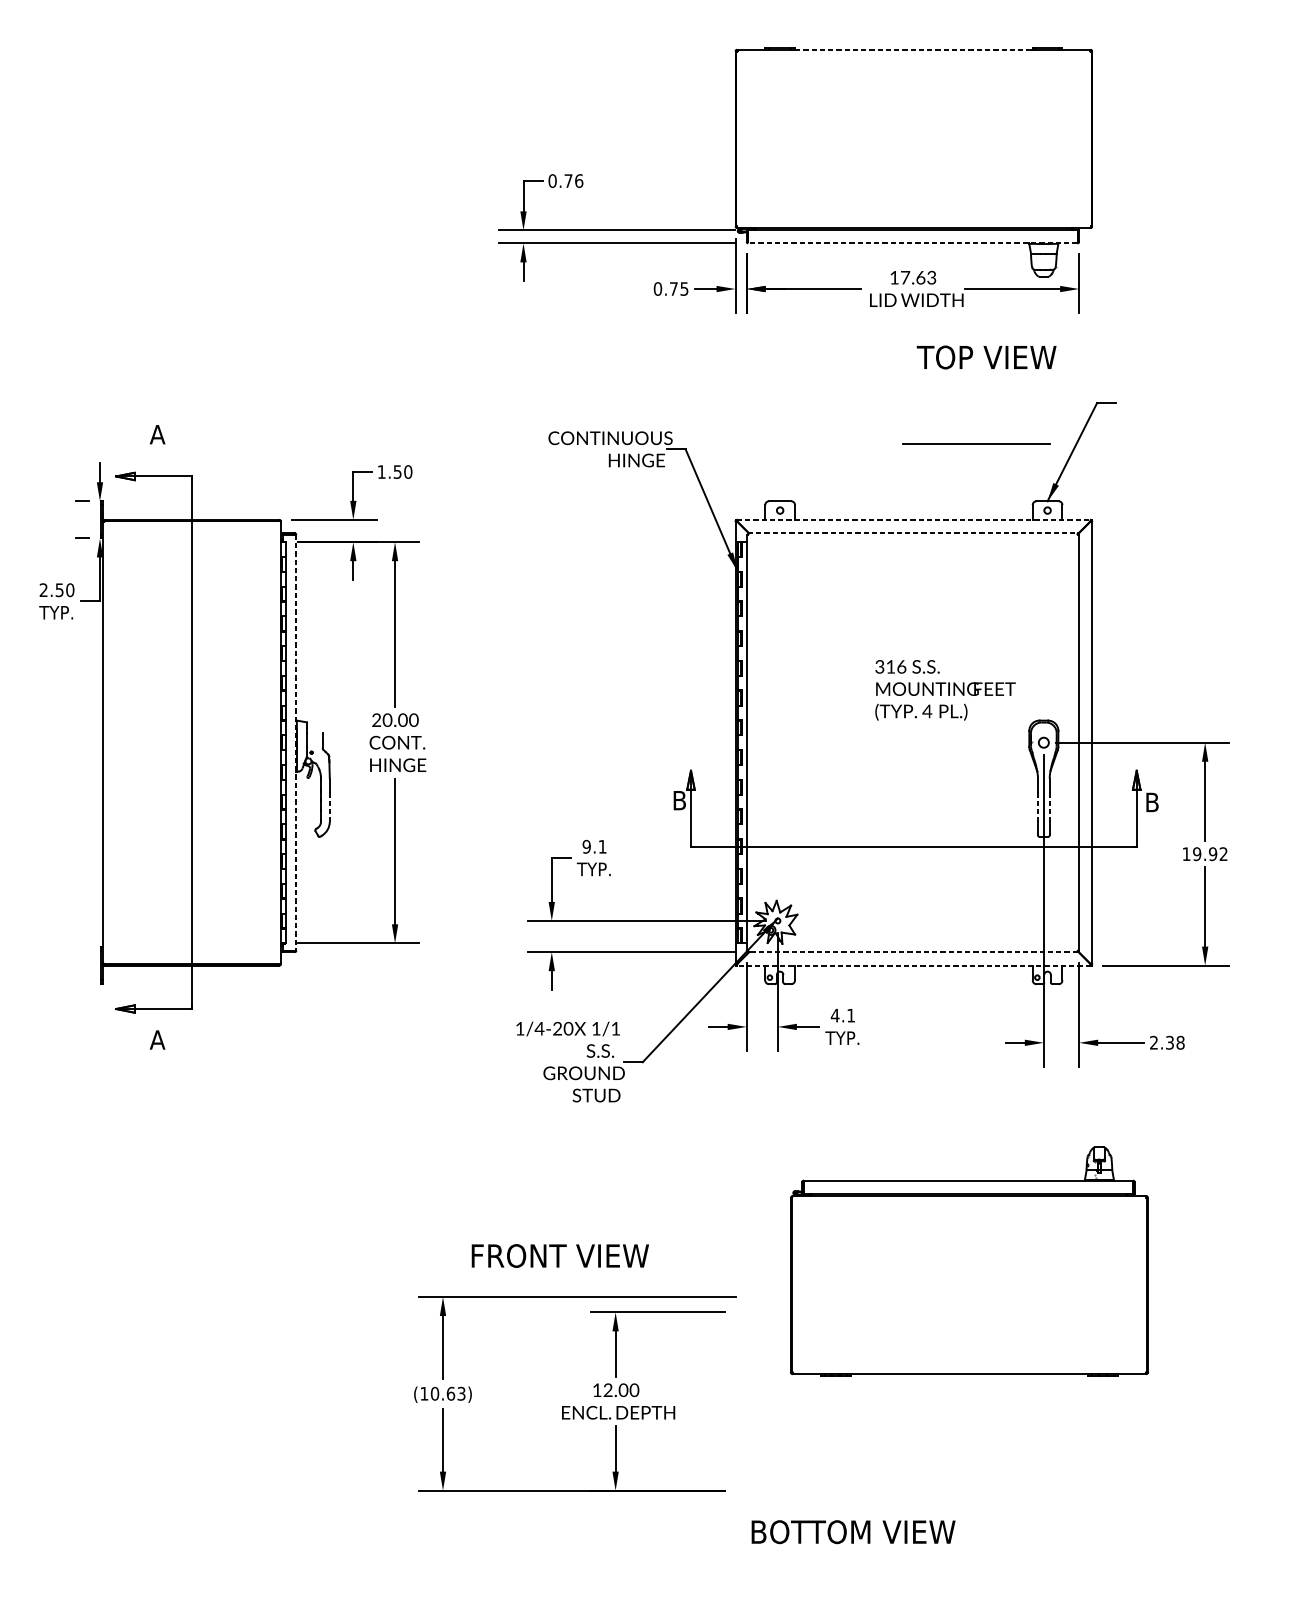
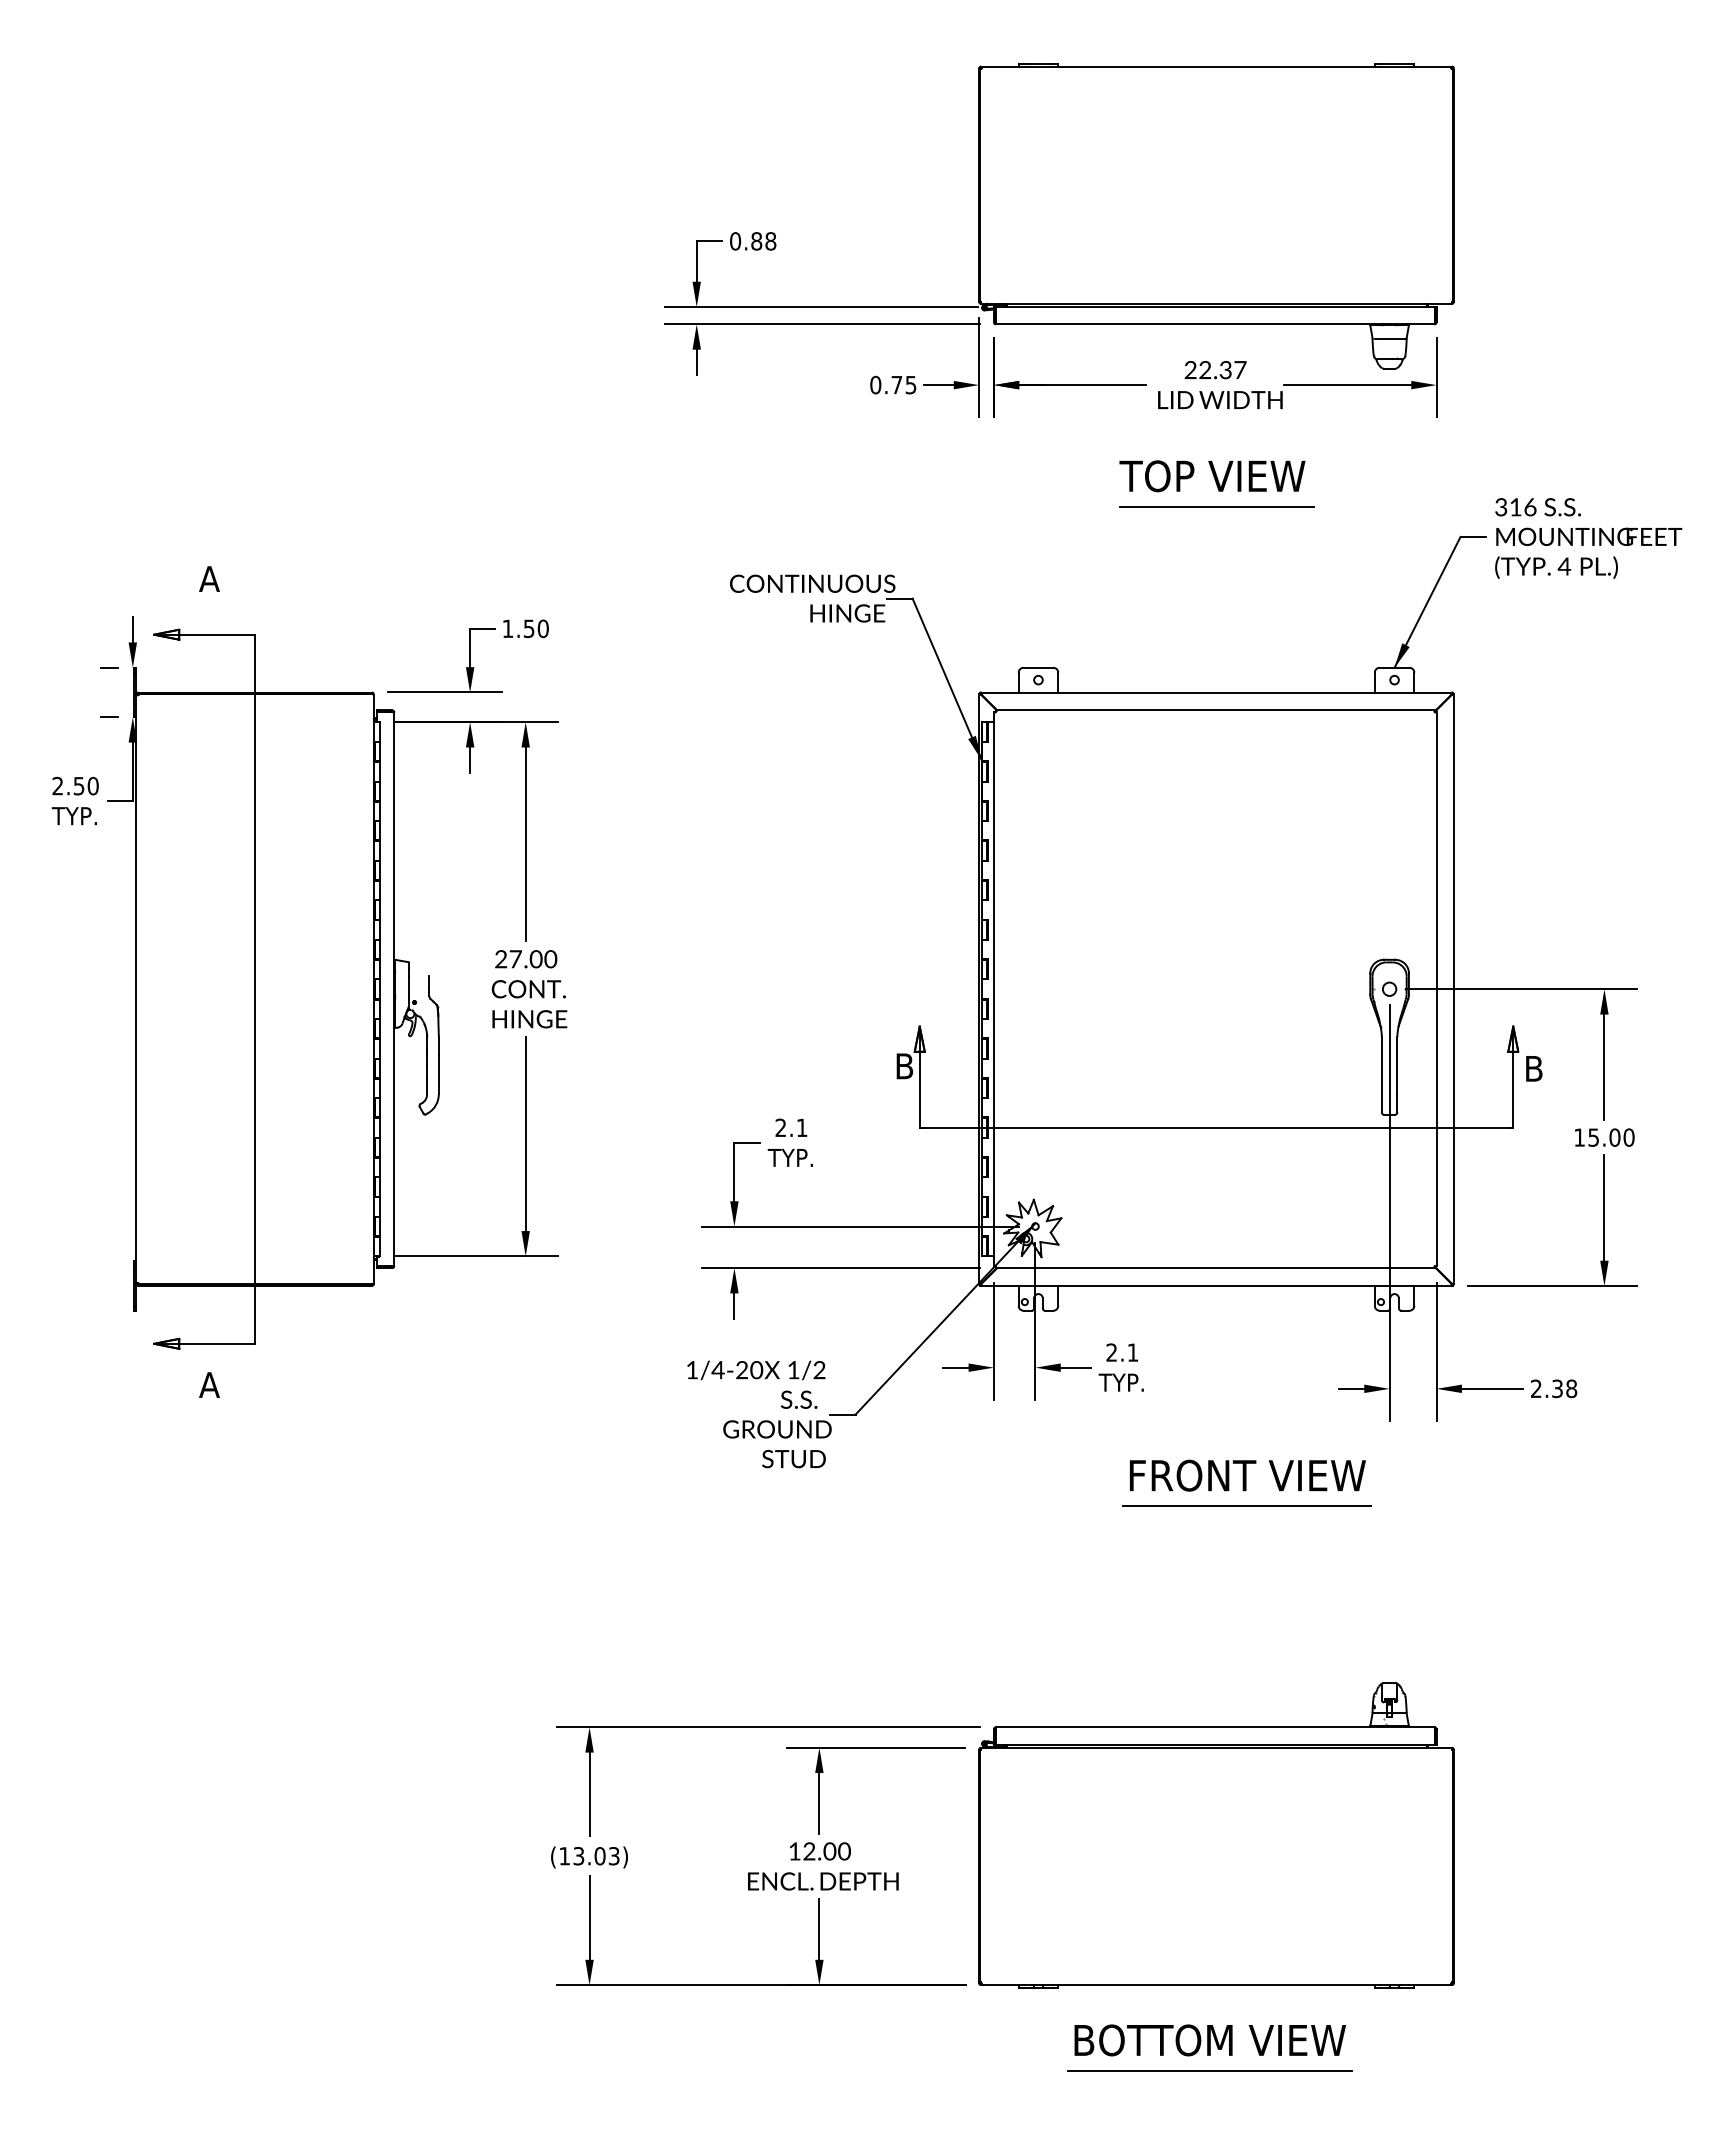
line: (914, 49) -> (1217, 66), dashed -> solid
text: (573, 181) -> (763, 241), 0.76 -> 0.88
line: (912, 243) -> (1214, 324), dashed -> solid
text: (913, 278) -> (1215, 370), 17.63 -> 22.37
text: (986, 357) -> (1212, 476), moved
line: (976, 443) -> (1216, 506), moved
line: (913, 519) -> (1216, 692), dashed -> solid
line: (913, 533) -> (1215, 710), dashed -> solid
text: (945, 690) -> (1588, 538), moved
text: (387, 720) -> (515, 959), 20.00 -> 27.00
line: (296, 742) -> (394, 989), dashed -> solid
line: (329, 807) -> (438, 1075), dashed -> solid
line: (1037, 807) -> (1381, 1075), dashed -> solid
line: (1049, 807) -> (1397, 1075), dashed -> solid
text: (586, 846) -> (780, 1127), 9.1 -> 2.1
text: (1210, 854) -> (1611, 1137), 19.92 -> 15.00
line: (913, 952) -> (1215, 1268), dashed -> solid
line: (913, 965) -> (1216, 1286), dashed -> solid
text: (834, 1015) -> (1111, 1352), 4.1 -> 2.1
text: (615, 1029) -> (819, 1370), 1/1 -> 1/2
line: (937, 1131) -> (1247, 1506), added
text: (560, 1255) -> (1247, 1475), moved
part: (969, 1261) -> (1216, 1835), moved
text: (442, 1394) -> (589, 1856), (10.63) -> (13.03)
text: (853, 1532) -> (1209, 2040), moved
line: (908, 1554) -> (1209, 2070), added

